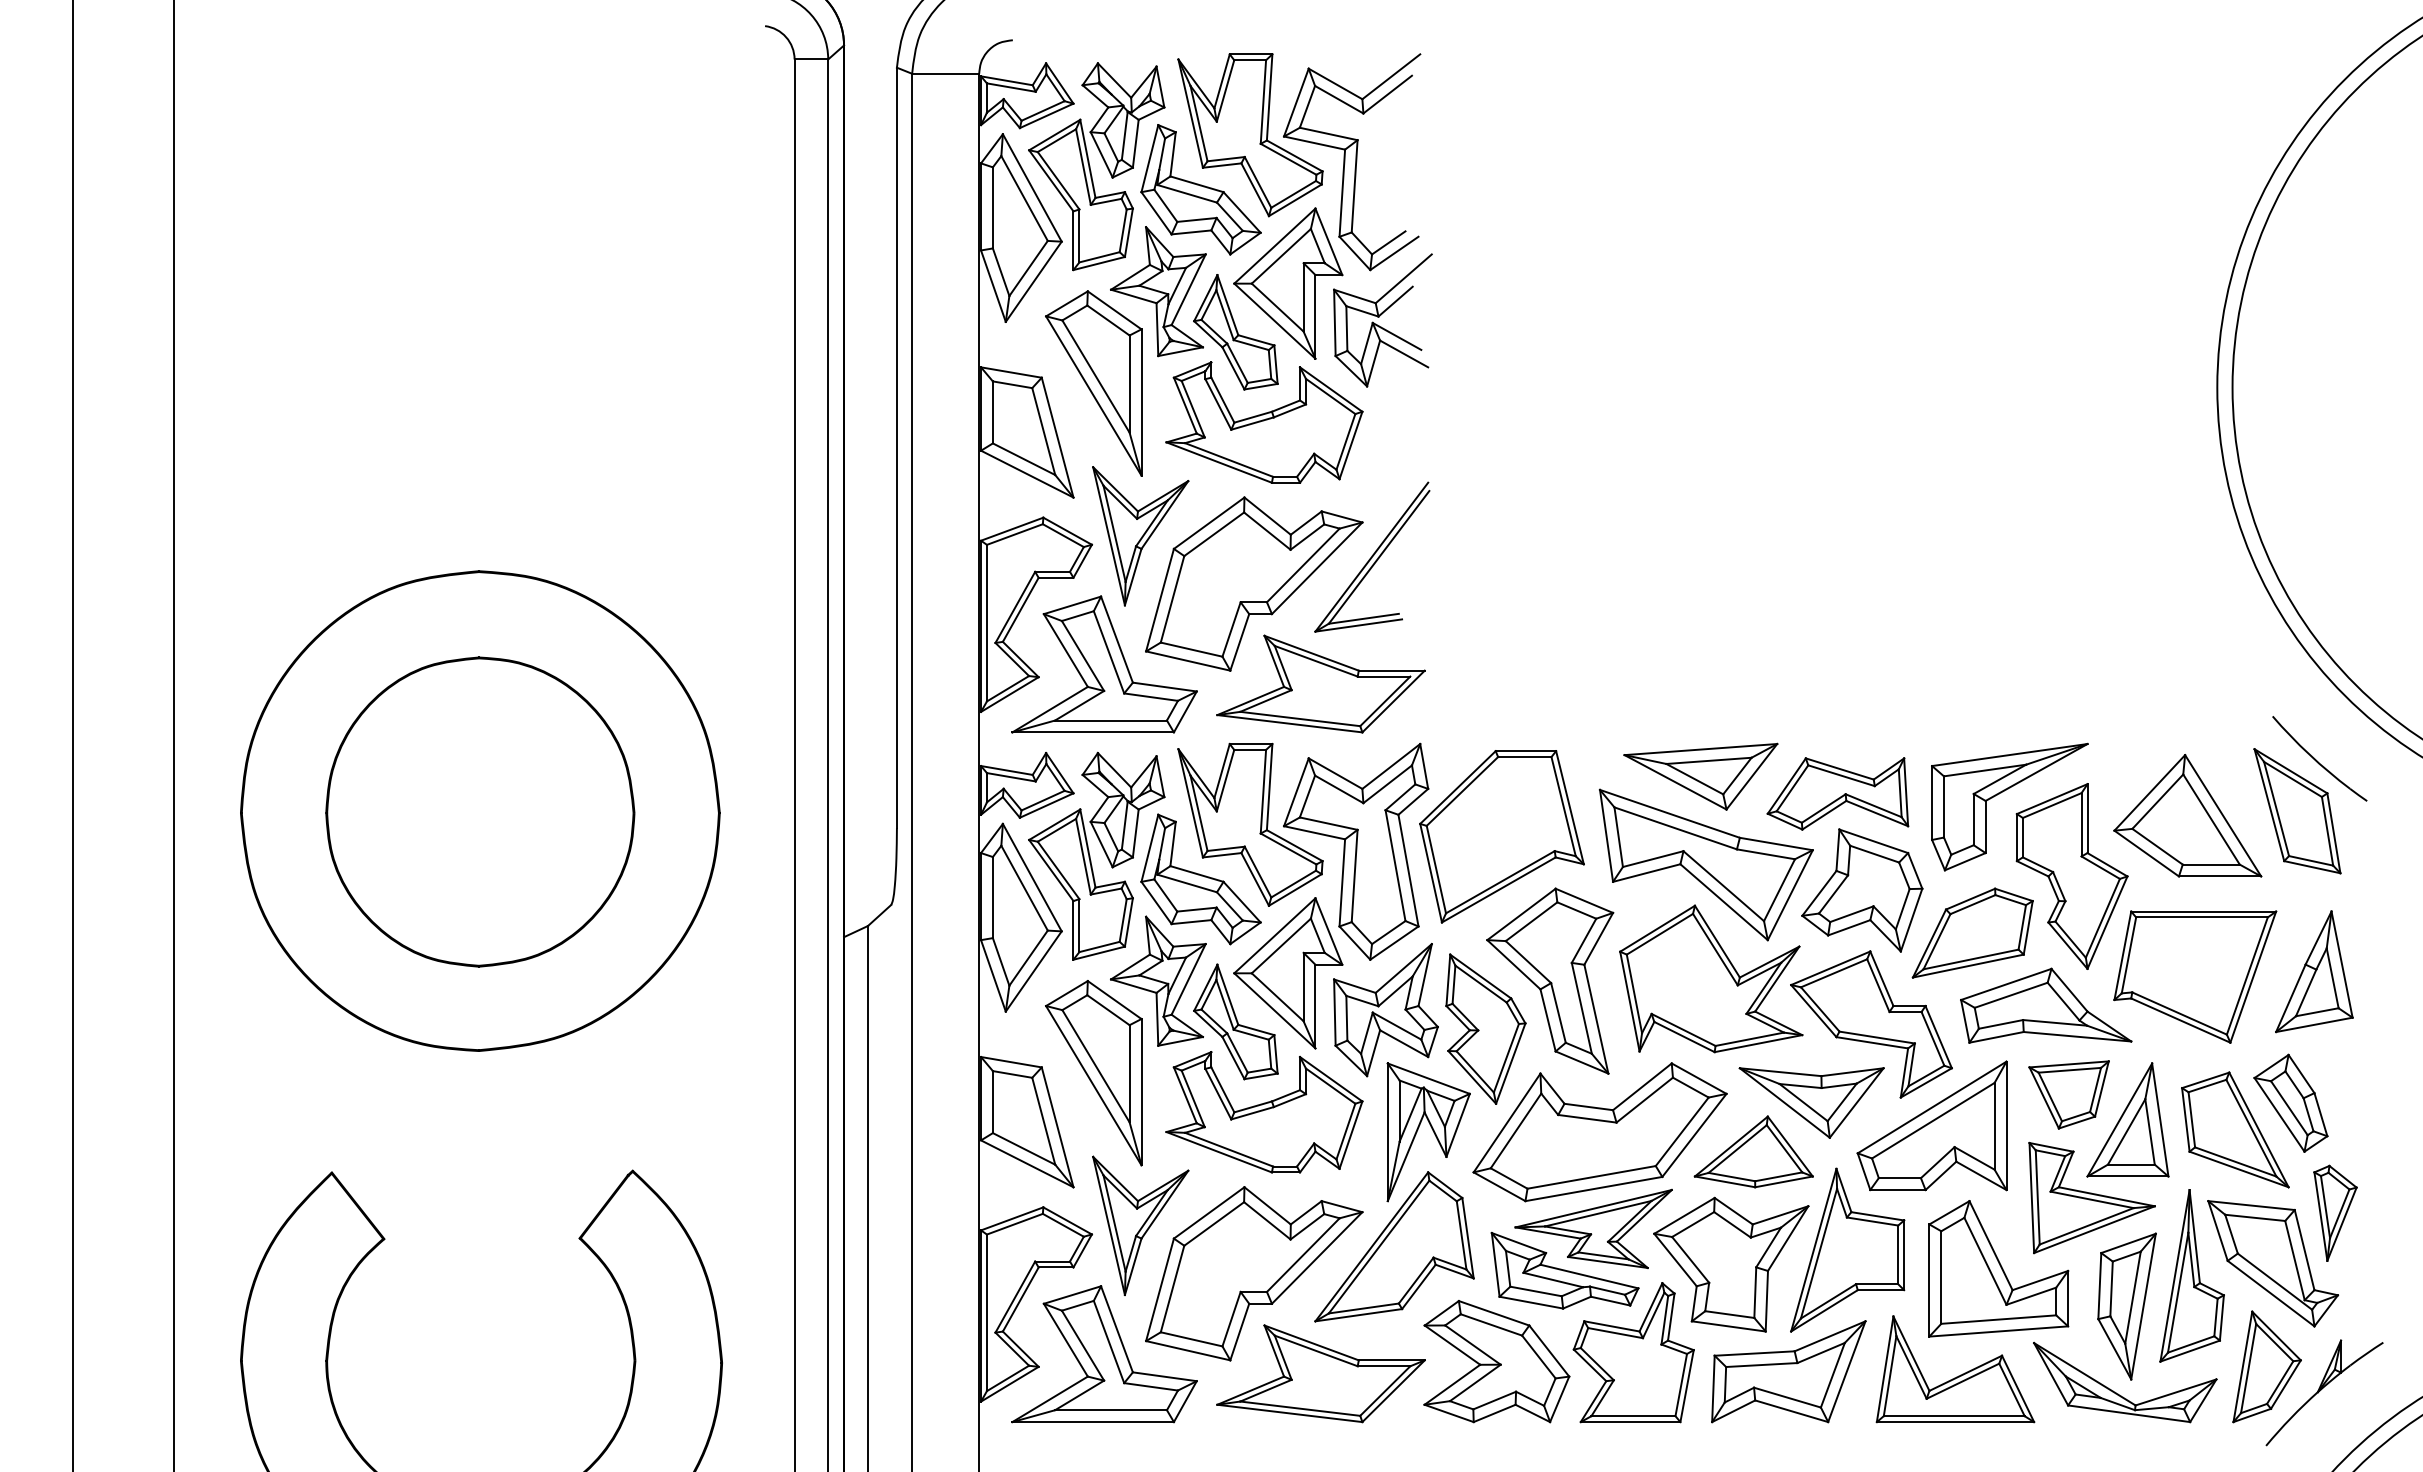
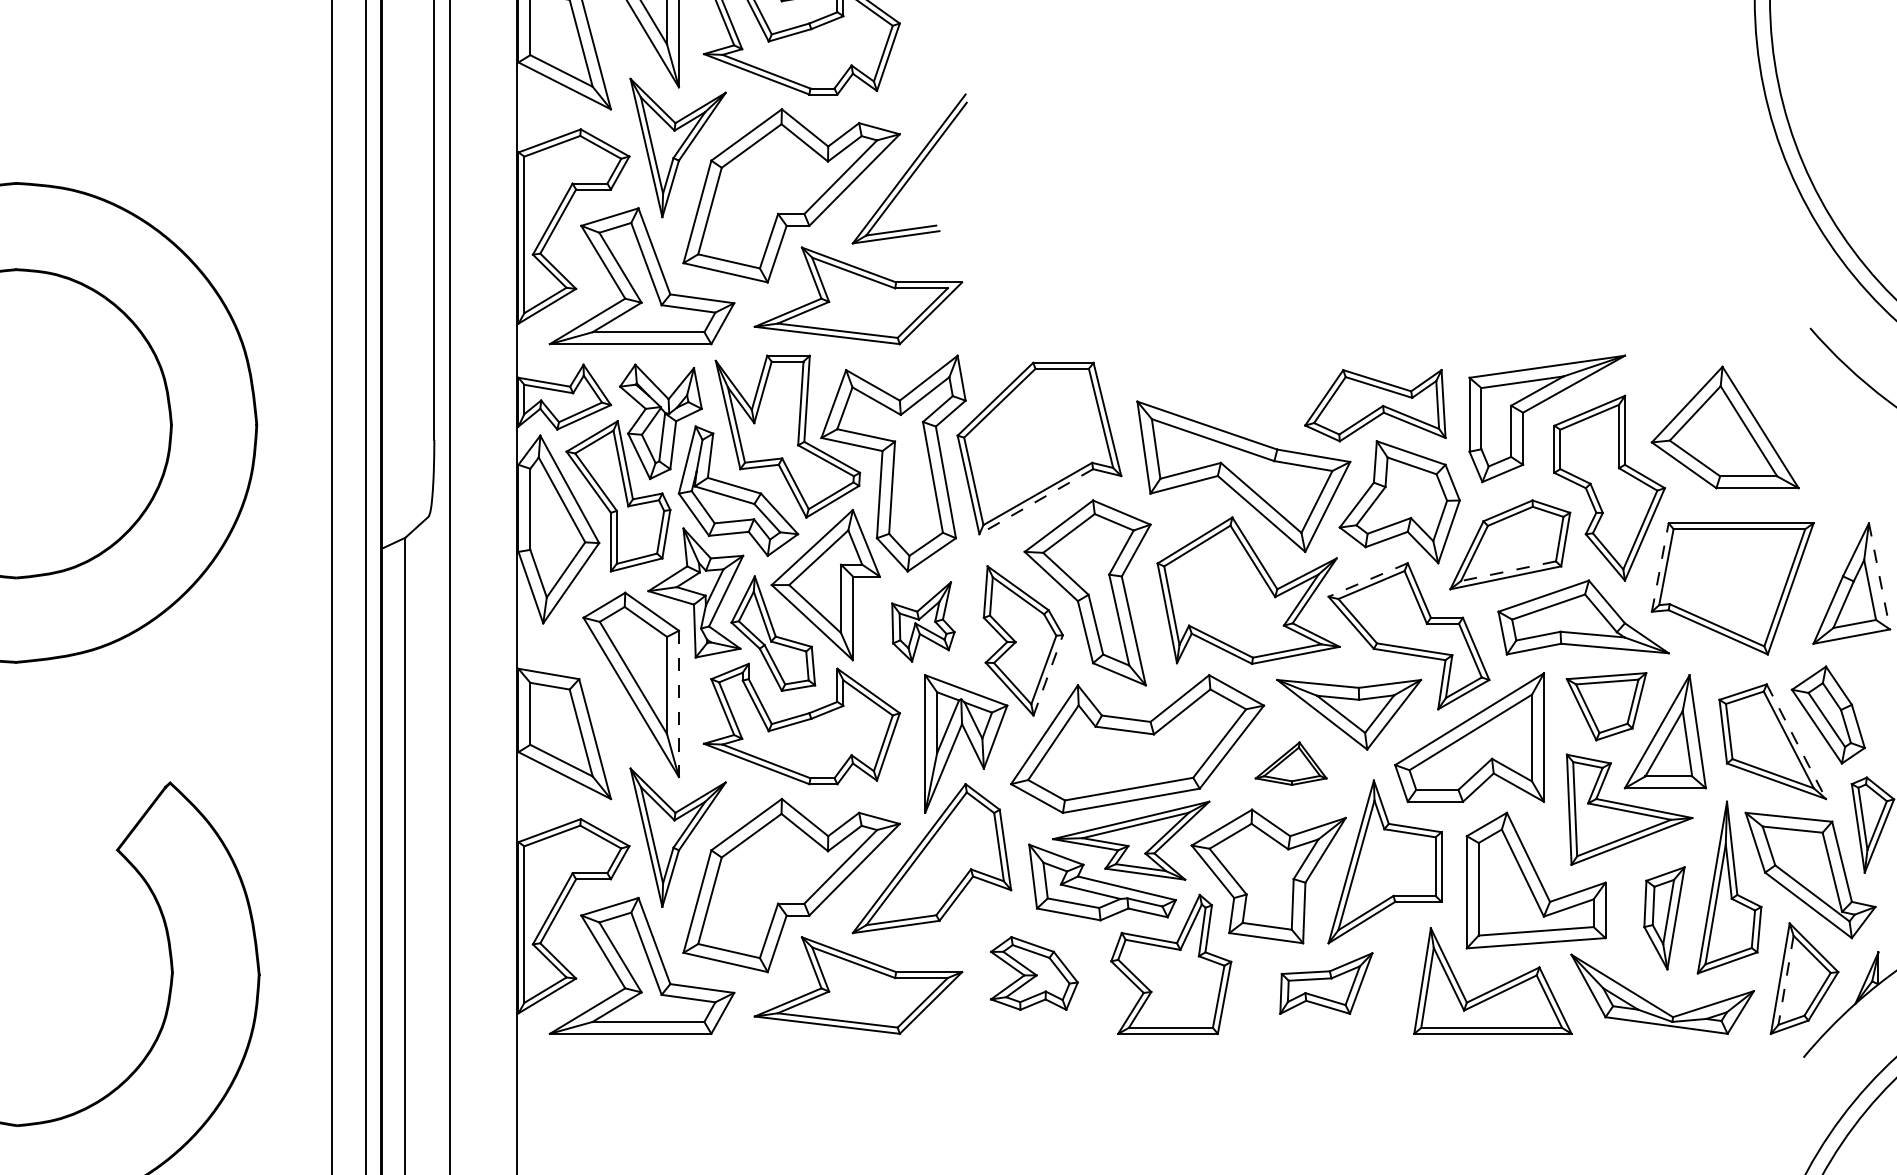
part: (1700, 776) -> (1237, 388), removed
part: (2297, 811) -> (1834, 423), removed
line: (1498, 890) -> (1035, 502), solid -> dashed
line: (2122, 955) -> (1659, 567), solid -> dashed
line: (1970, 959) -> (1507, 571), solid -> dashed
line: (2342, 965) -> (1879, 577), solid -> dashed
line: (1830, 968) -> (1367, 580), solid -> dashed
part: (1385, 1010) -> (922, 622), size x0.6
line: (1510, 1063) -> (1047, 675), solid -> dashed
line: (1141, 1092) -> (678, 704), solid -> dashed
line: (2258, 1129) -> (1795, 741), solid -> dashed
part: (1753, 1151) -> (1290, 763), size x0.6
part: (2126, 1306) -> (1663, 918), size x0.7
part: (1496, 1361) -> (1033, 973), size x0.6
line: (2248, 1369) -> (1785, 981), solid -> dashed
part: (1788, 1371) -> (1325, 983), size x0.6

